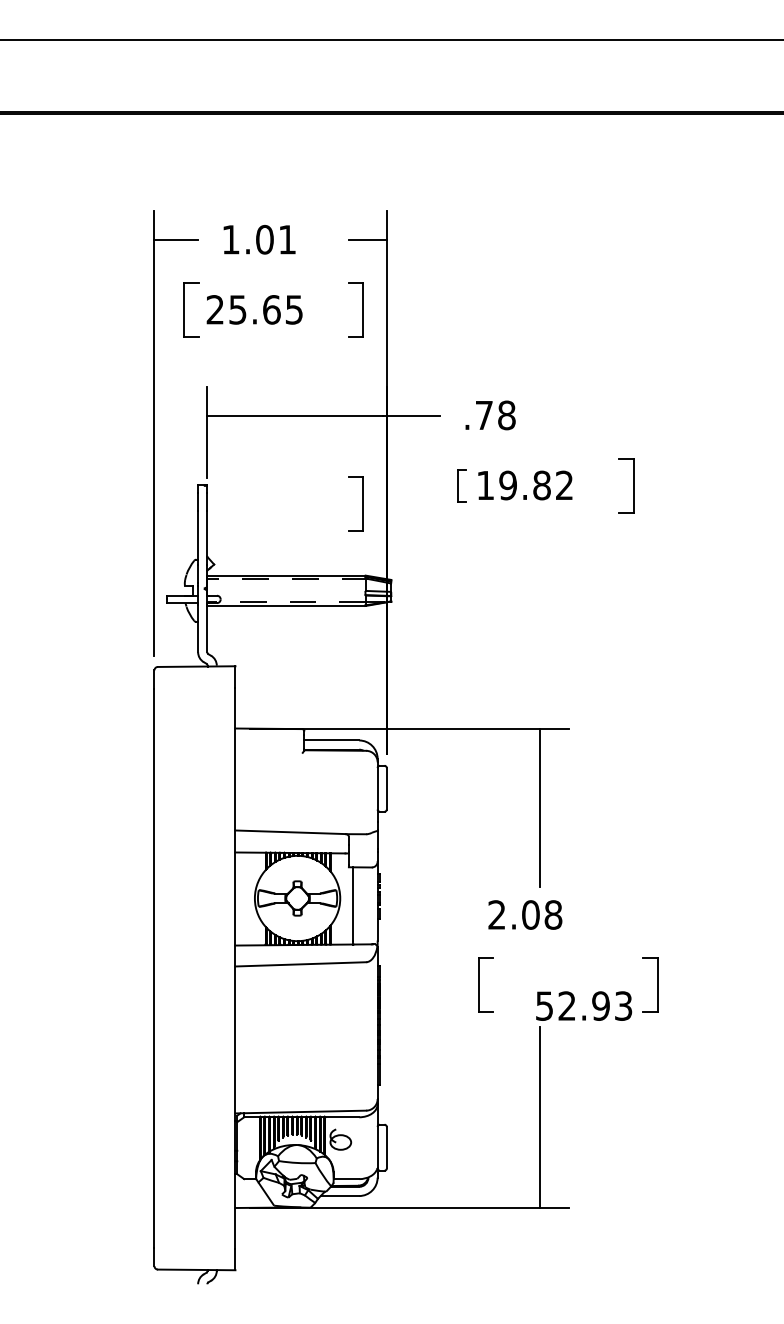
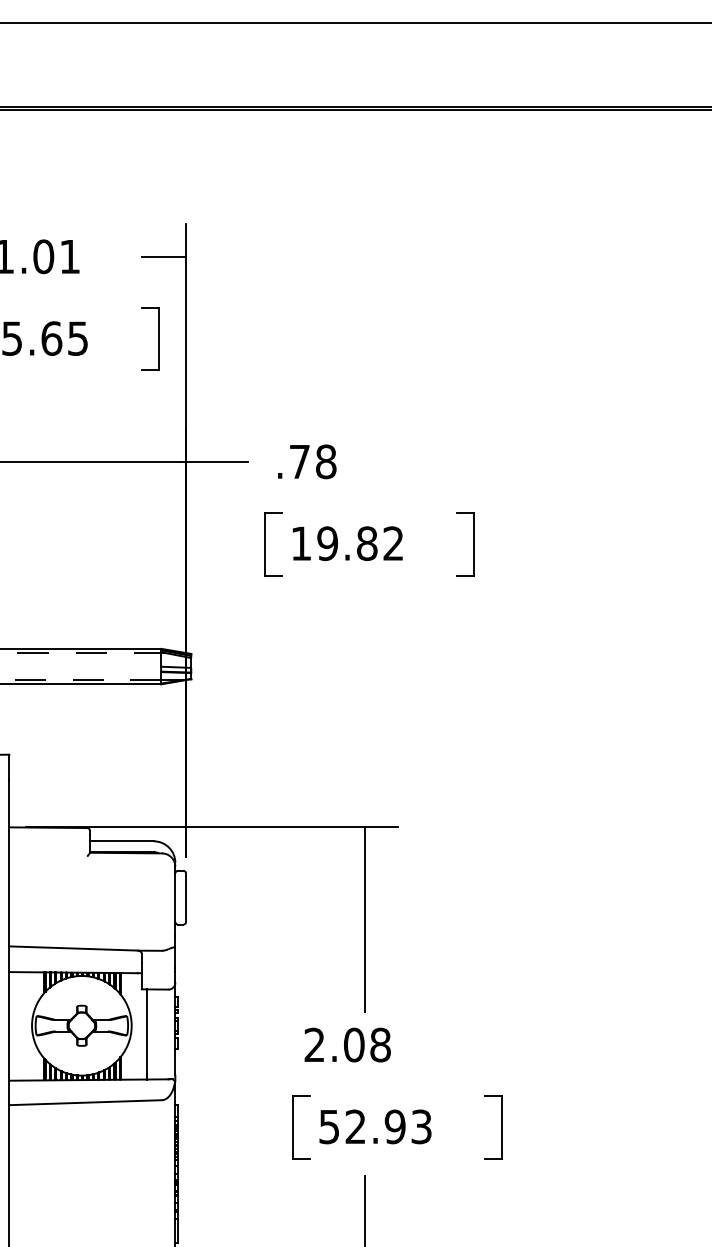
part: (461, 485) -> (273, 543), size x1.67
part: (362, 503) -> (157, 564), removed
text: (584, 1005) -> (375, 1126), moved

